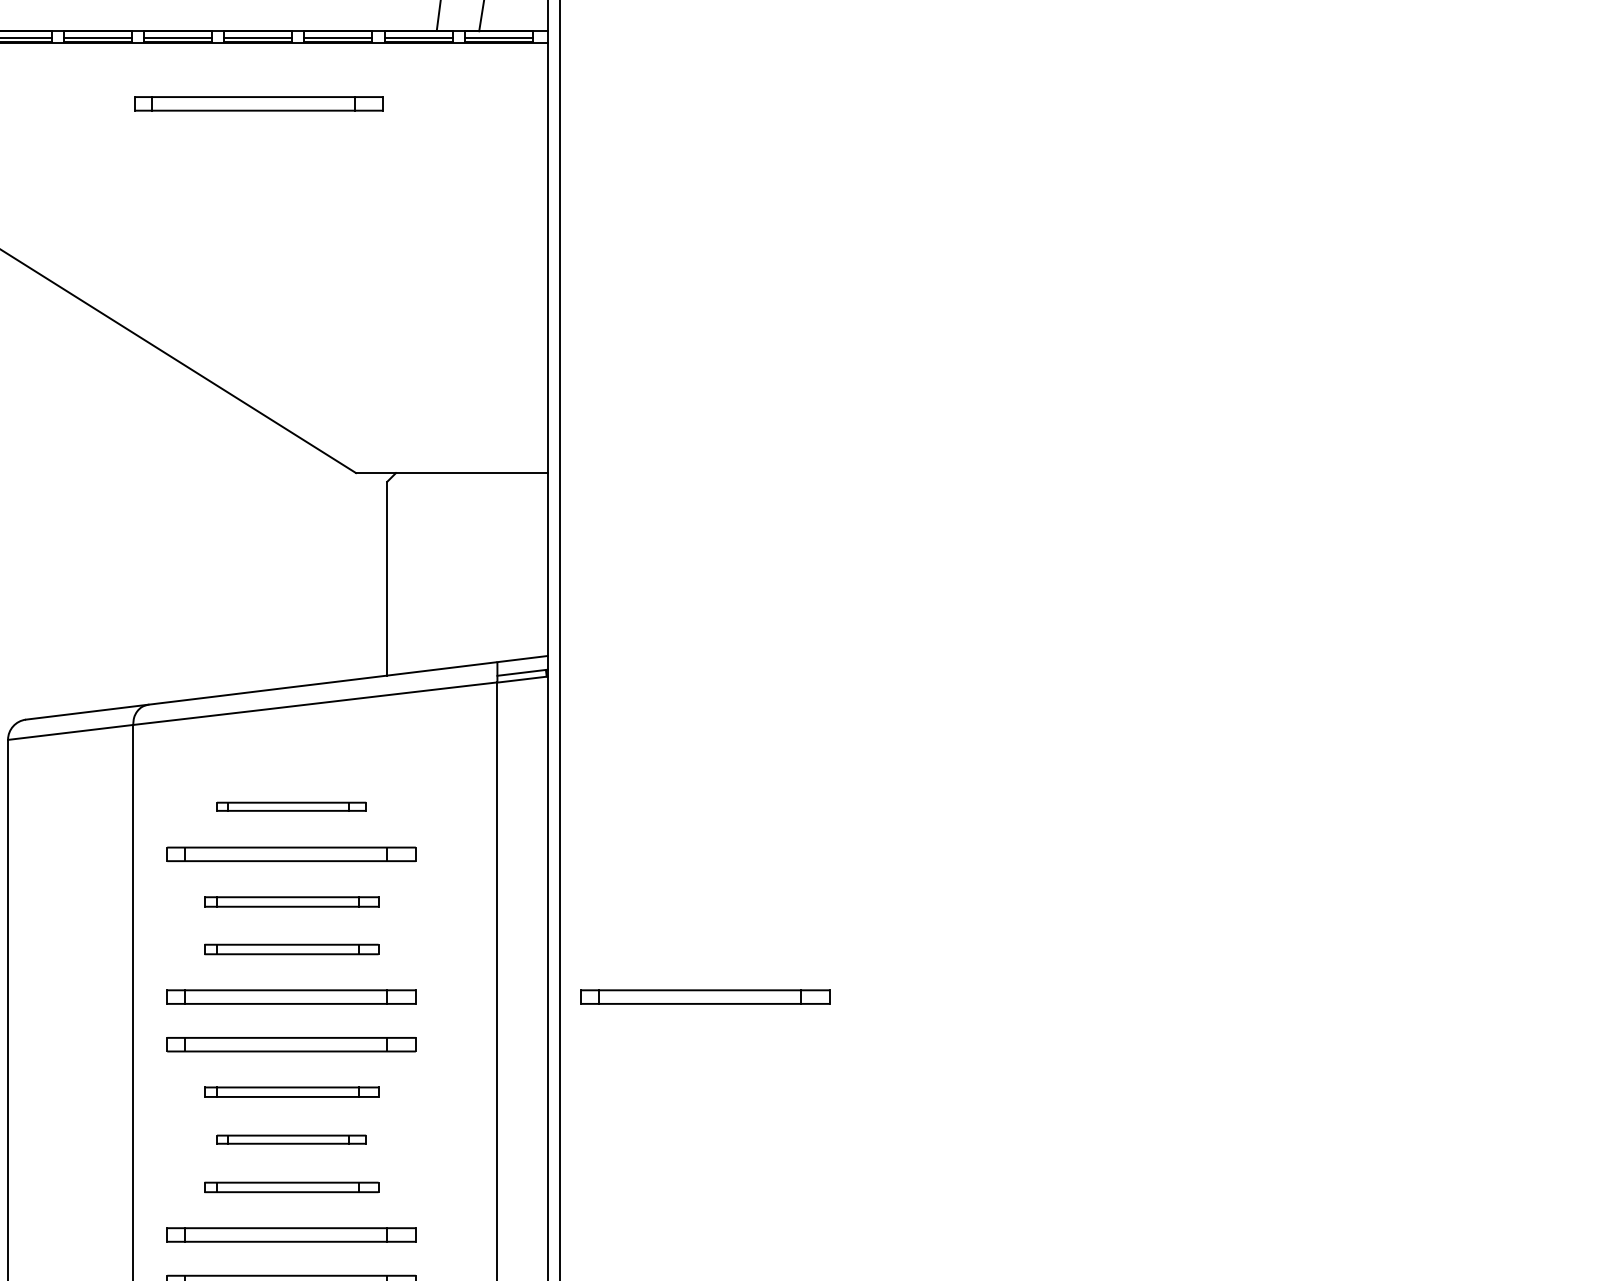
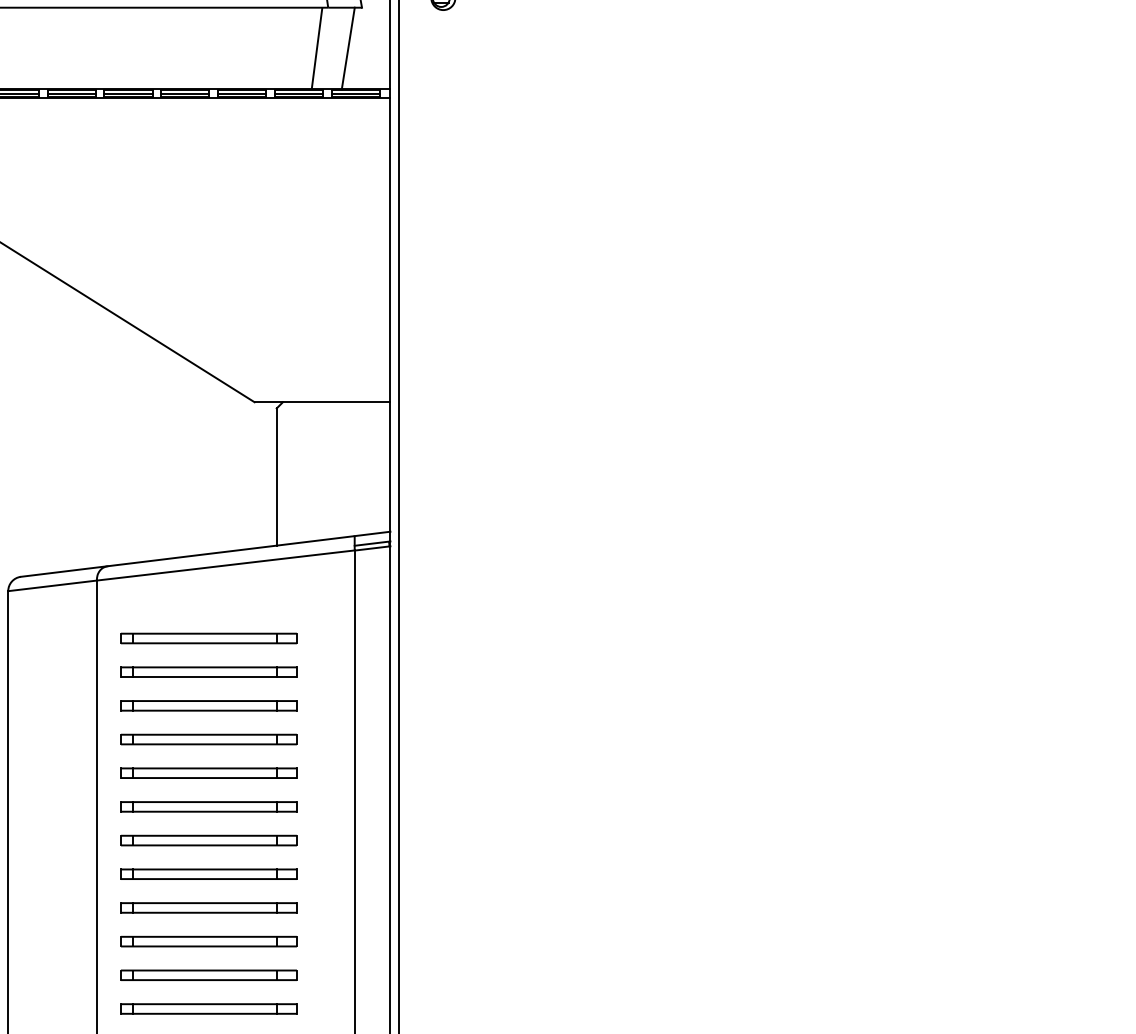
part: (258, 103) -> (185, 140), removed
part: (290, 806) -> (208, 638), size x1.67
part: (290, 901) -> (208, 705), size x1.43
part: (290, 949) -> (208, 739), size x1.43
part: (704, 996) -> (501, 772), removed
part: (290, 1092) -> (208, 840), size x1.43
part: (290, 1138) -> (208, 873), size x1.67
part: (290, 1186) -> (208, 907), size x1.43

